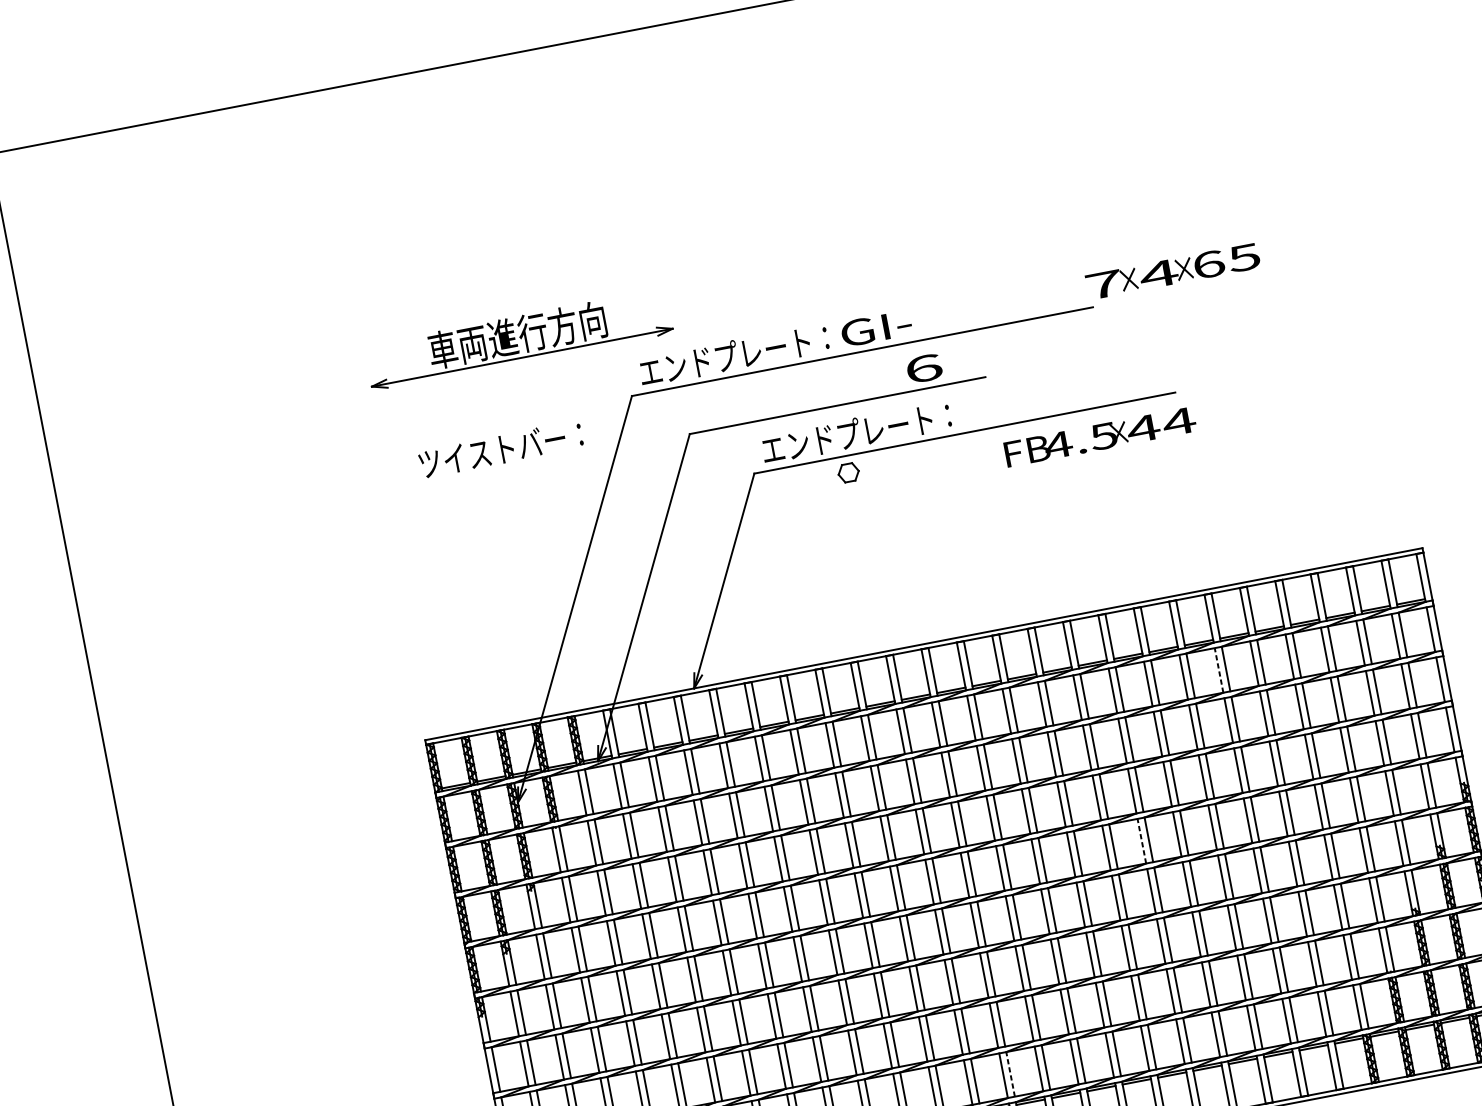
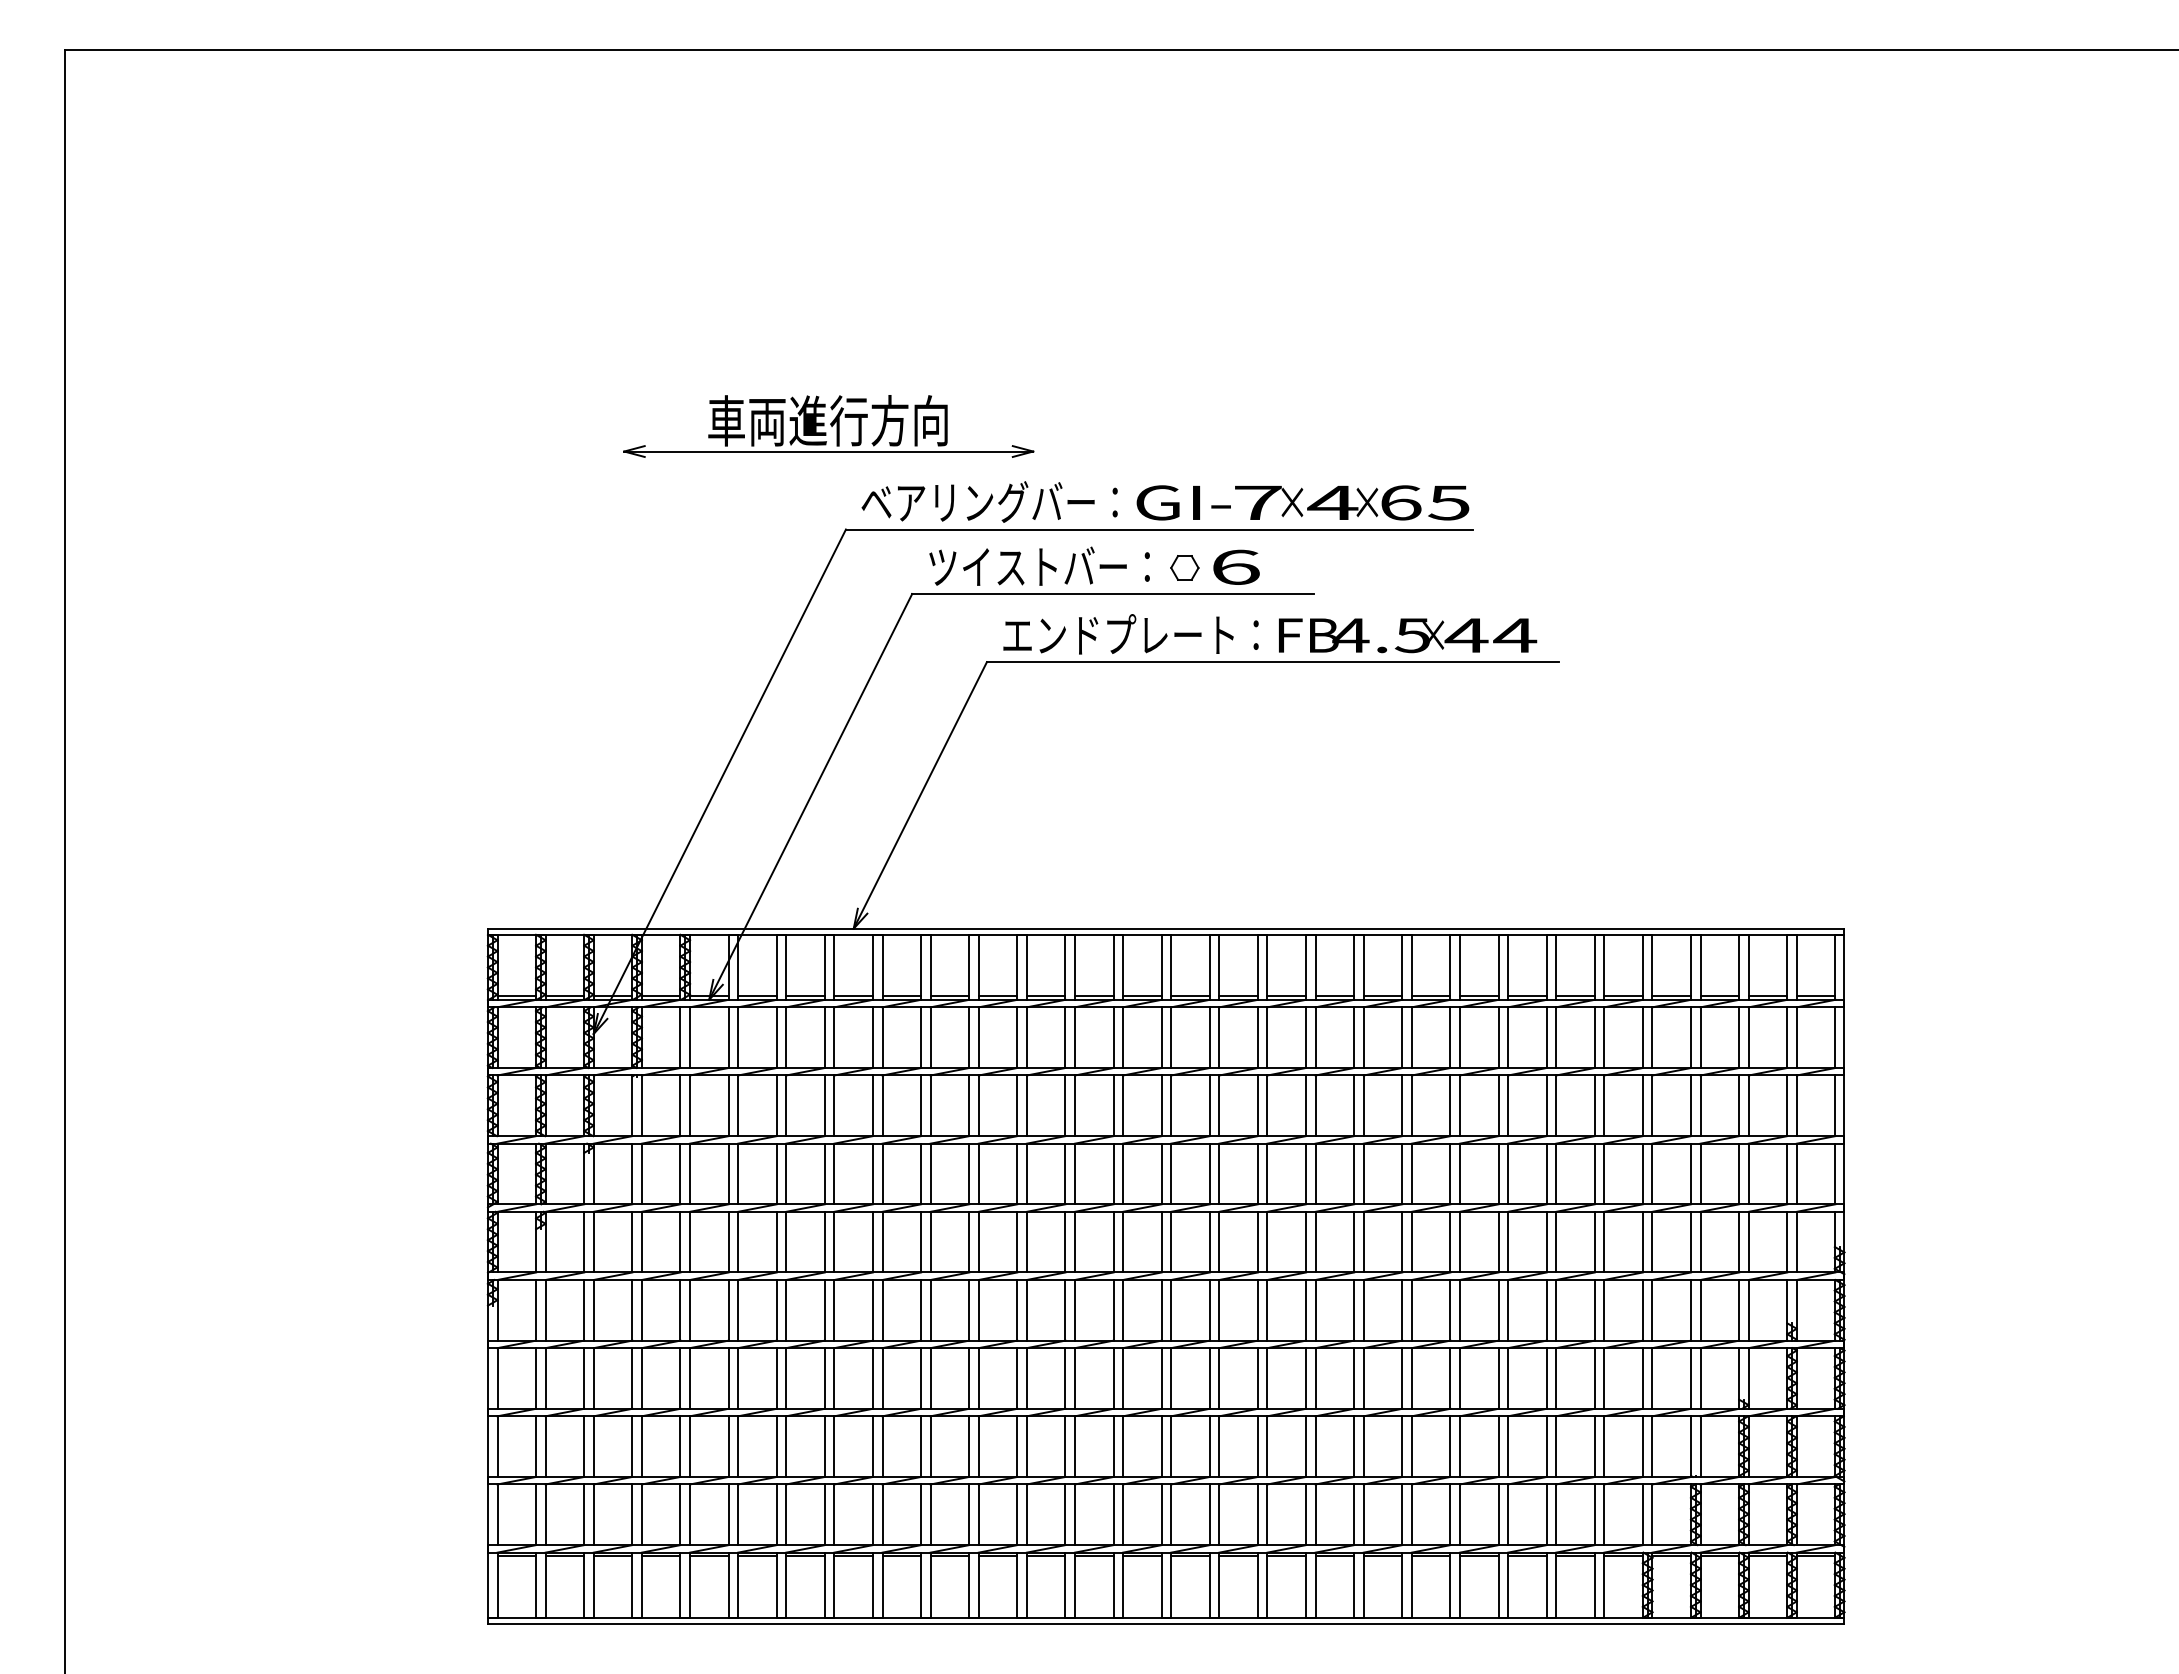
text: (1173, 271) -> (1352, 502), moved
part: (518, 339) -> (828, 426), moved
text: (724, 356) -> (977, 501), エンドプレート： -> ベアリングバー：
text: (1100, 436) -> (1408, 635), moved
text: (500, 448) -> (1039, 565), moved
part: (848, 472) -> (1184, 567), moved
line: (1218, 670) -> (1546, 1037), dashed -> solid
line: (1141, 840) -> (1402, 1241), dashed -> solid
line: (1010, 1074) -> (1171, 1514), dashed -> solid

